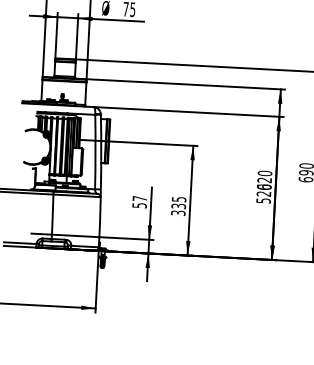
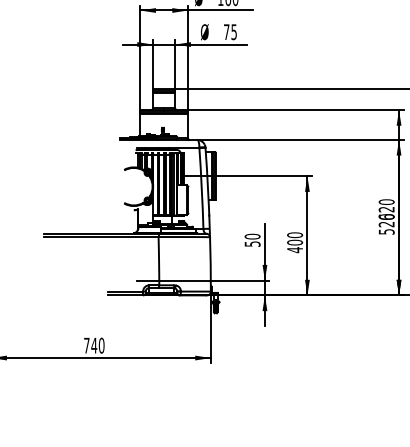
text: (139, 198) -> (252, 236), 57 -> 50
text: (179, 206) -> (295, 242), 335 -> 400

